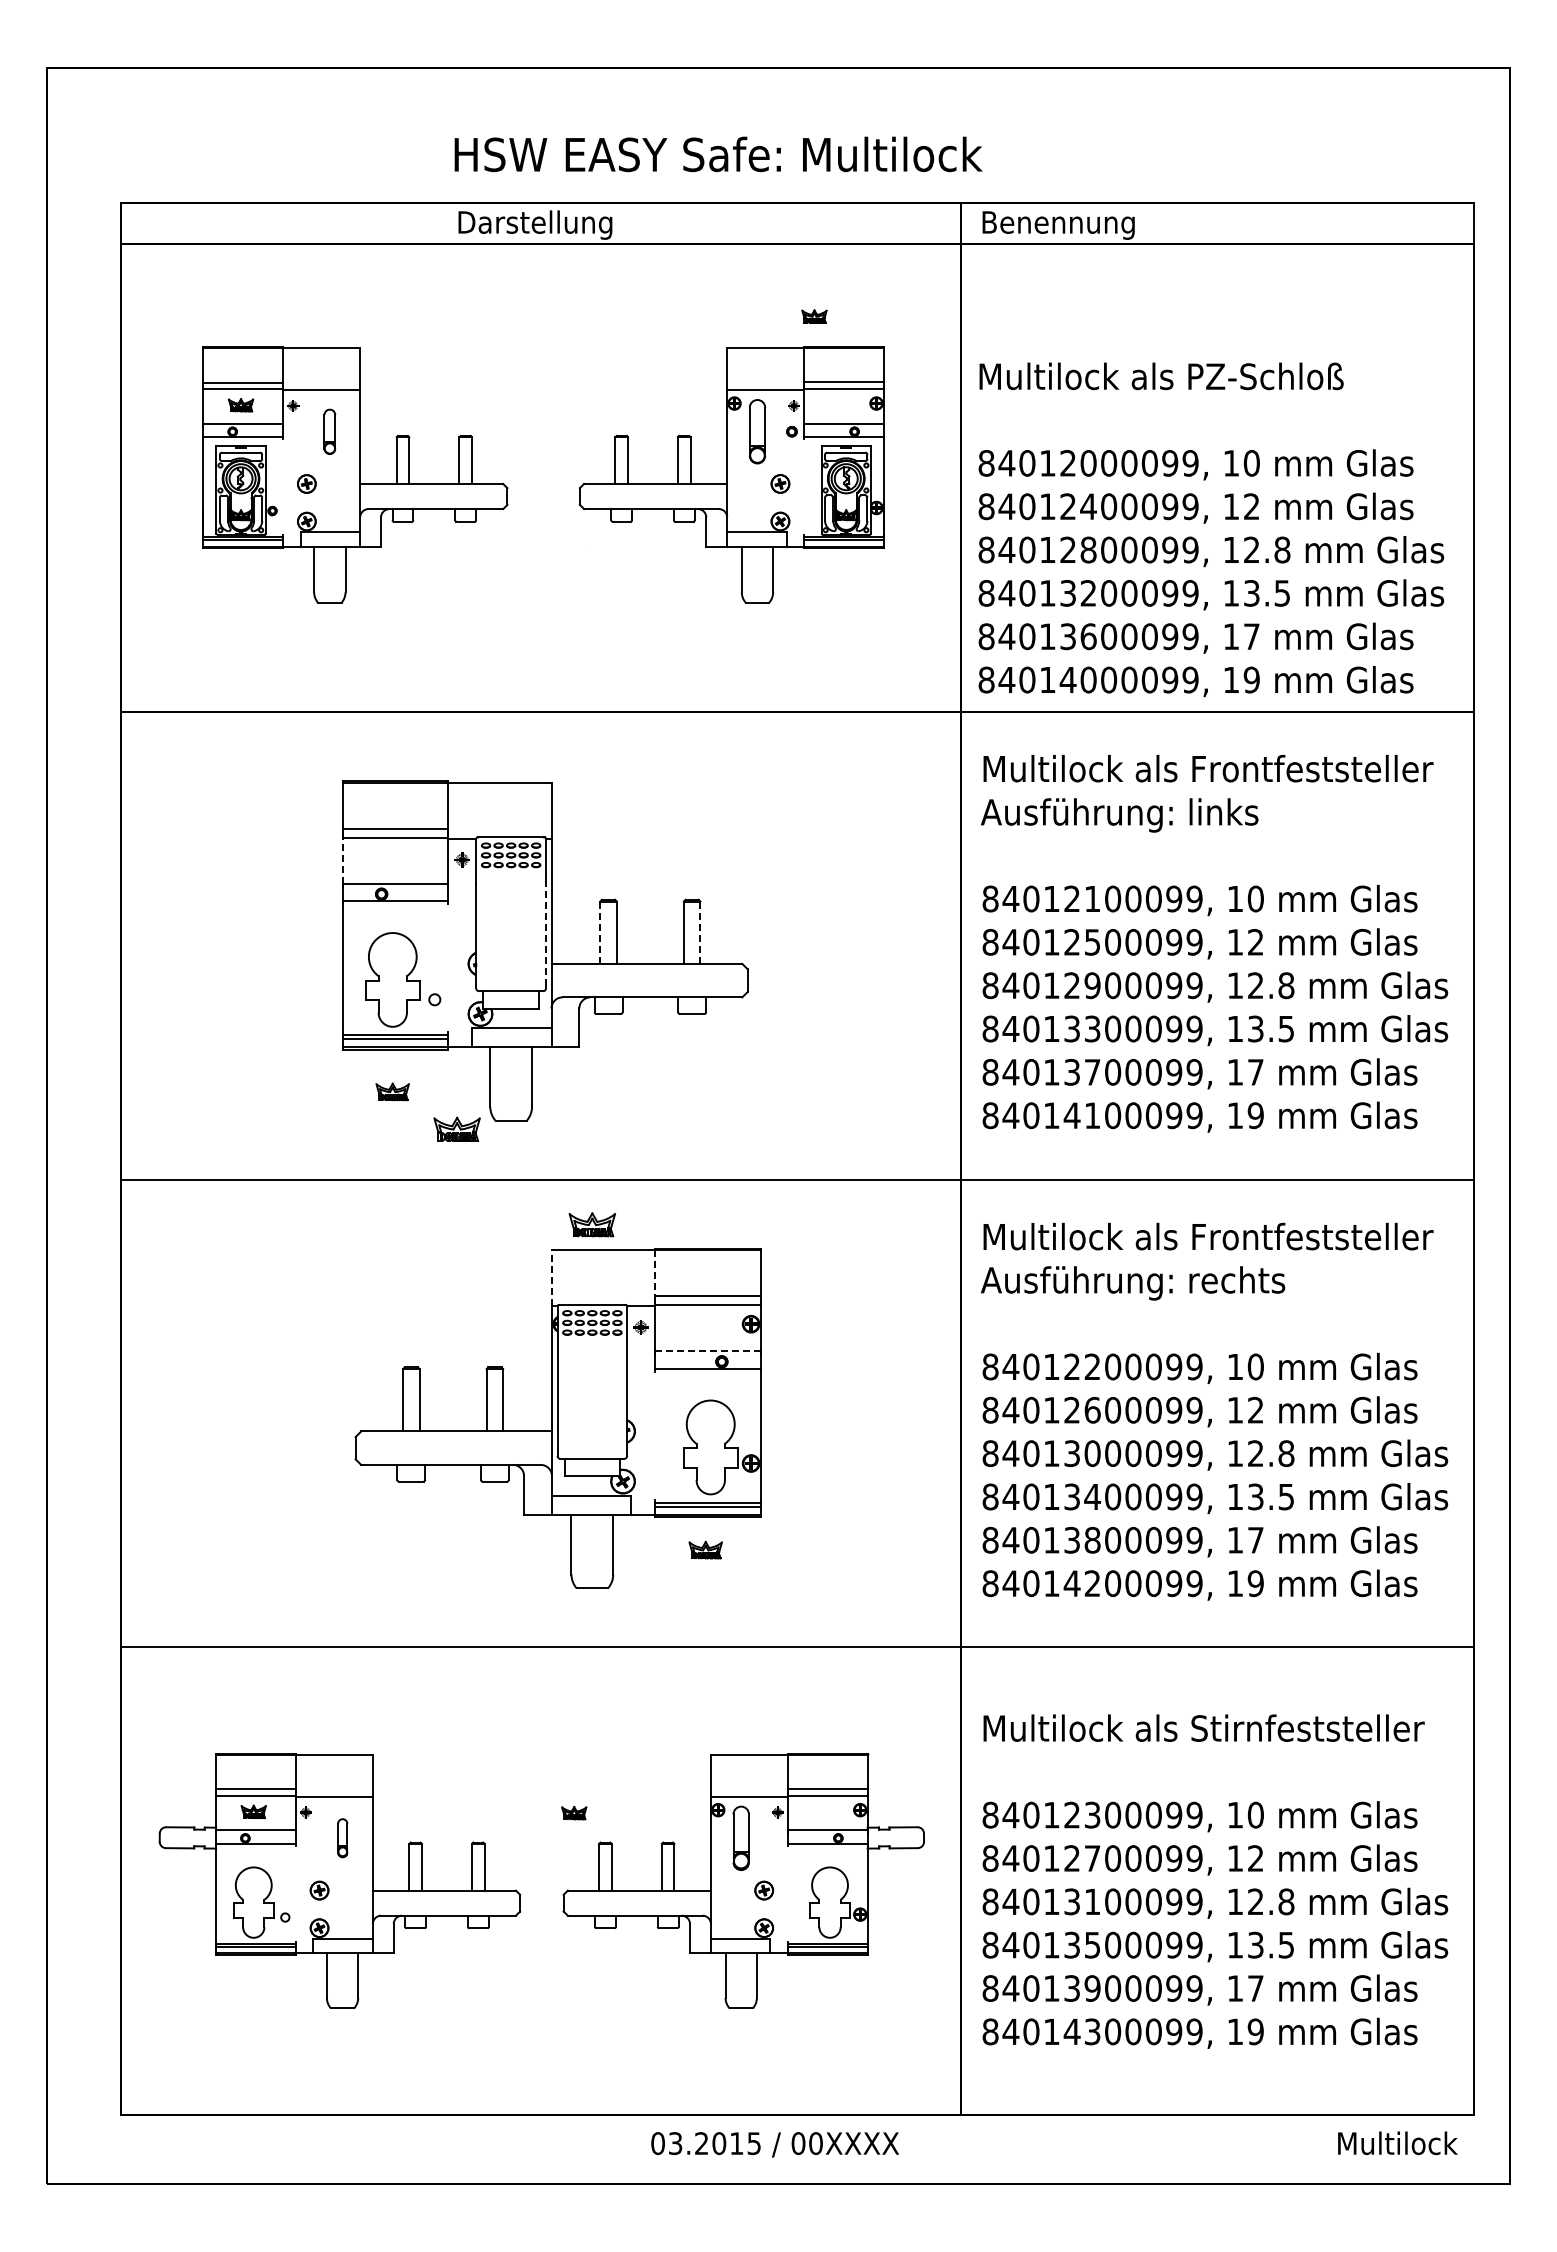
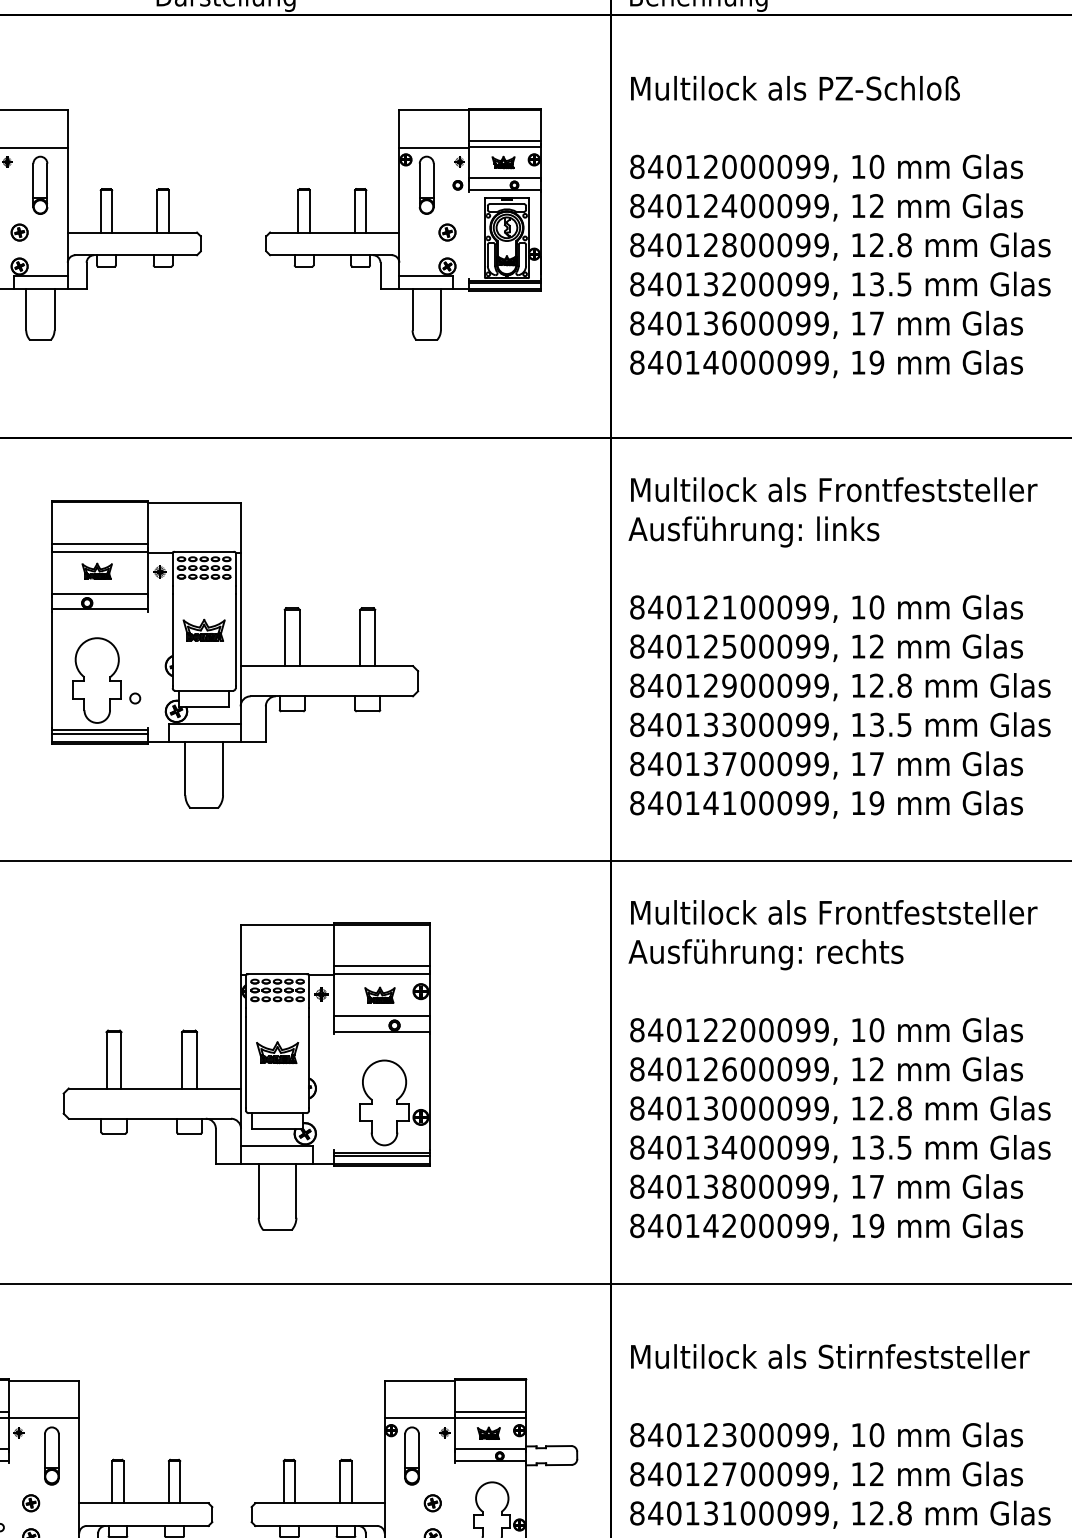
part: (814, 316) -> (503, 162), moved
part: (329, 431) -> (40, 185), size x1.43
text: (1211, 529) -> (840, 226), moved
line: (342, 860) -> (51, 572), dashed -> solid
line: (600, 933) -> (284, 638), dashed -> solid
line: (700, 933) -> (375, 638), dashed -> solid
line: (545, 935) -> (235, 640), dashed -> solid
part: (392, 1091) -> (97, 570), moved
part: (456, 1128) -> (203, 629), moved
part: (592, 1224) -> (277, 1052), moved
line: (655, 1273) -> (334, 945), dashed -> solid
line: (551, 1278) -> (240, 950), dashed -> solid
line: (707, 1351) -> (381, 1016), dashed -> solid
part: (705, 1550) -> (379, 995), moved
part: (574, 1812) -> (489, 1432), moved
part: (342, 1837) -> (51, 1455), size x1.67

